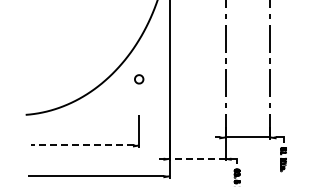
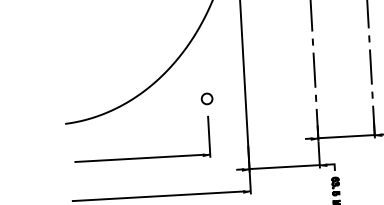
part: (139, 79) -> (207, 99), moved
line: (82, 145) -> (138, 158), dashed -> solid
line: (197, 158) -> (284, 166), dashed -> solid

